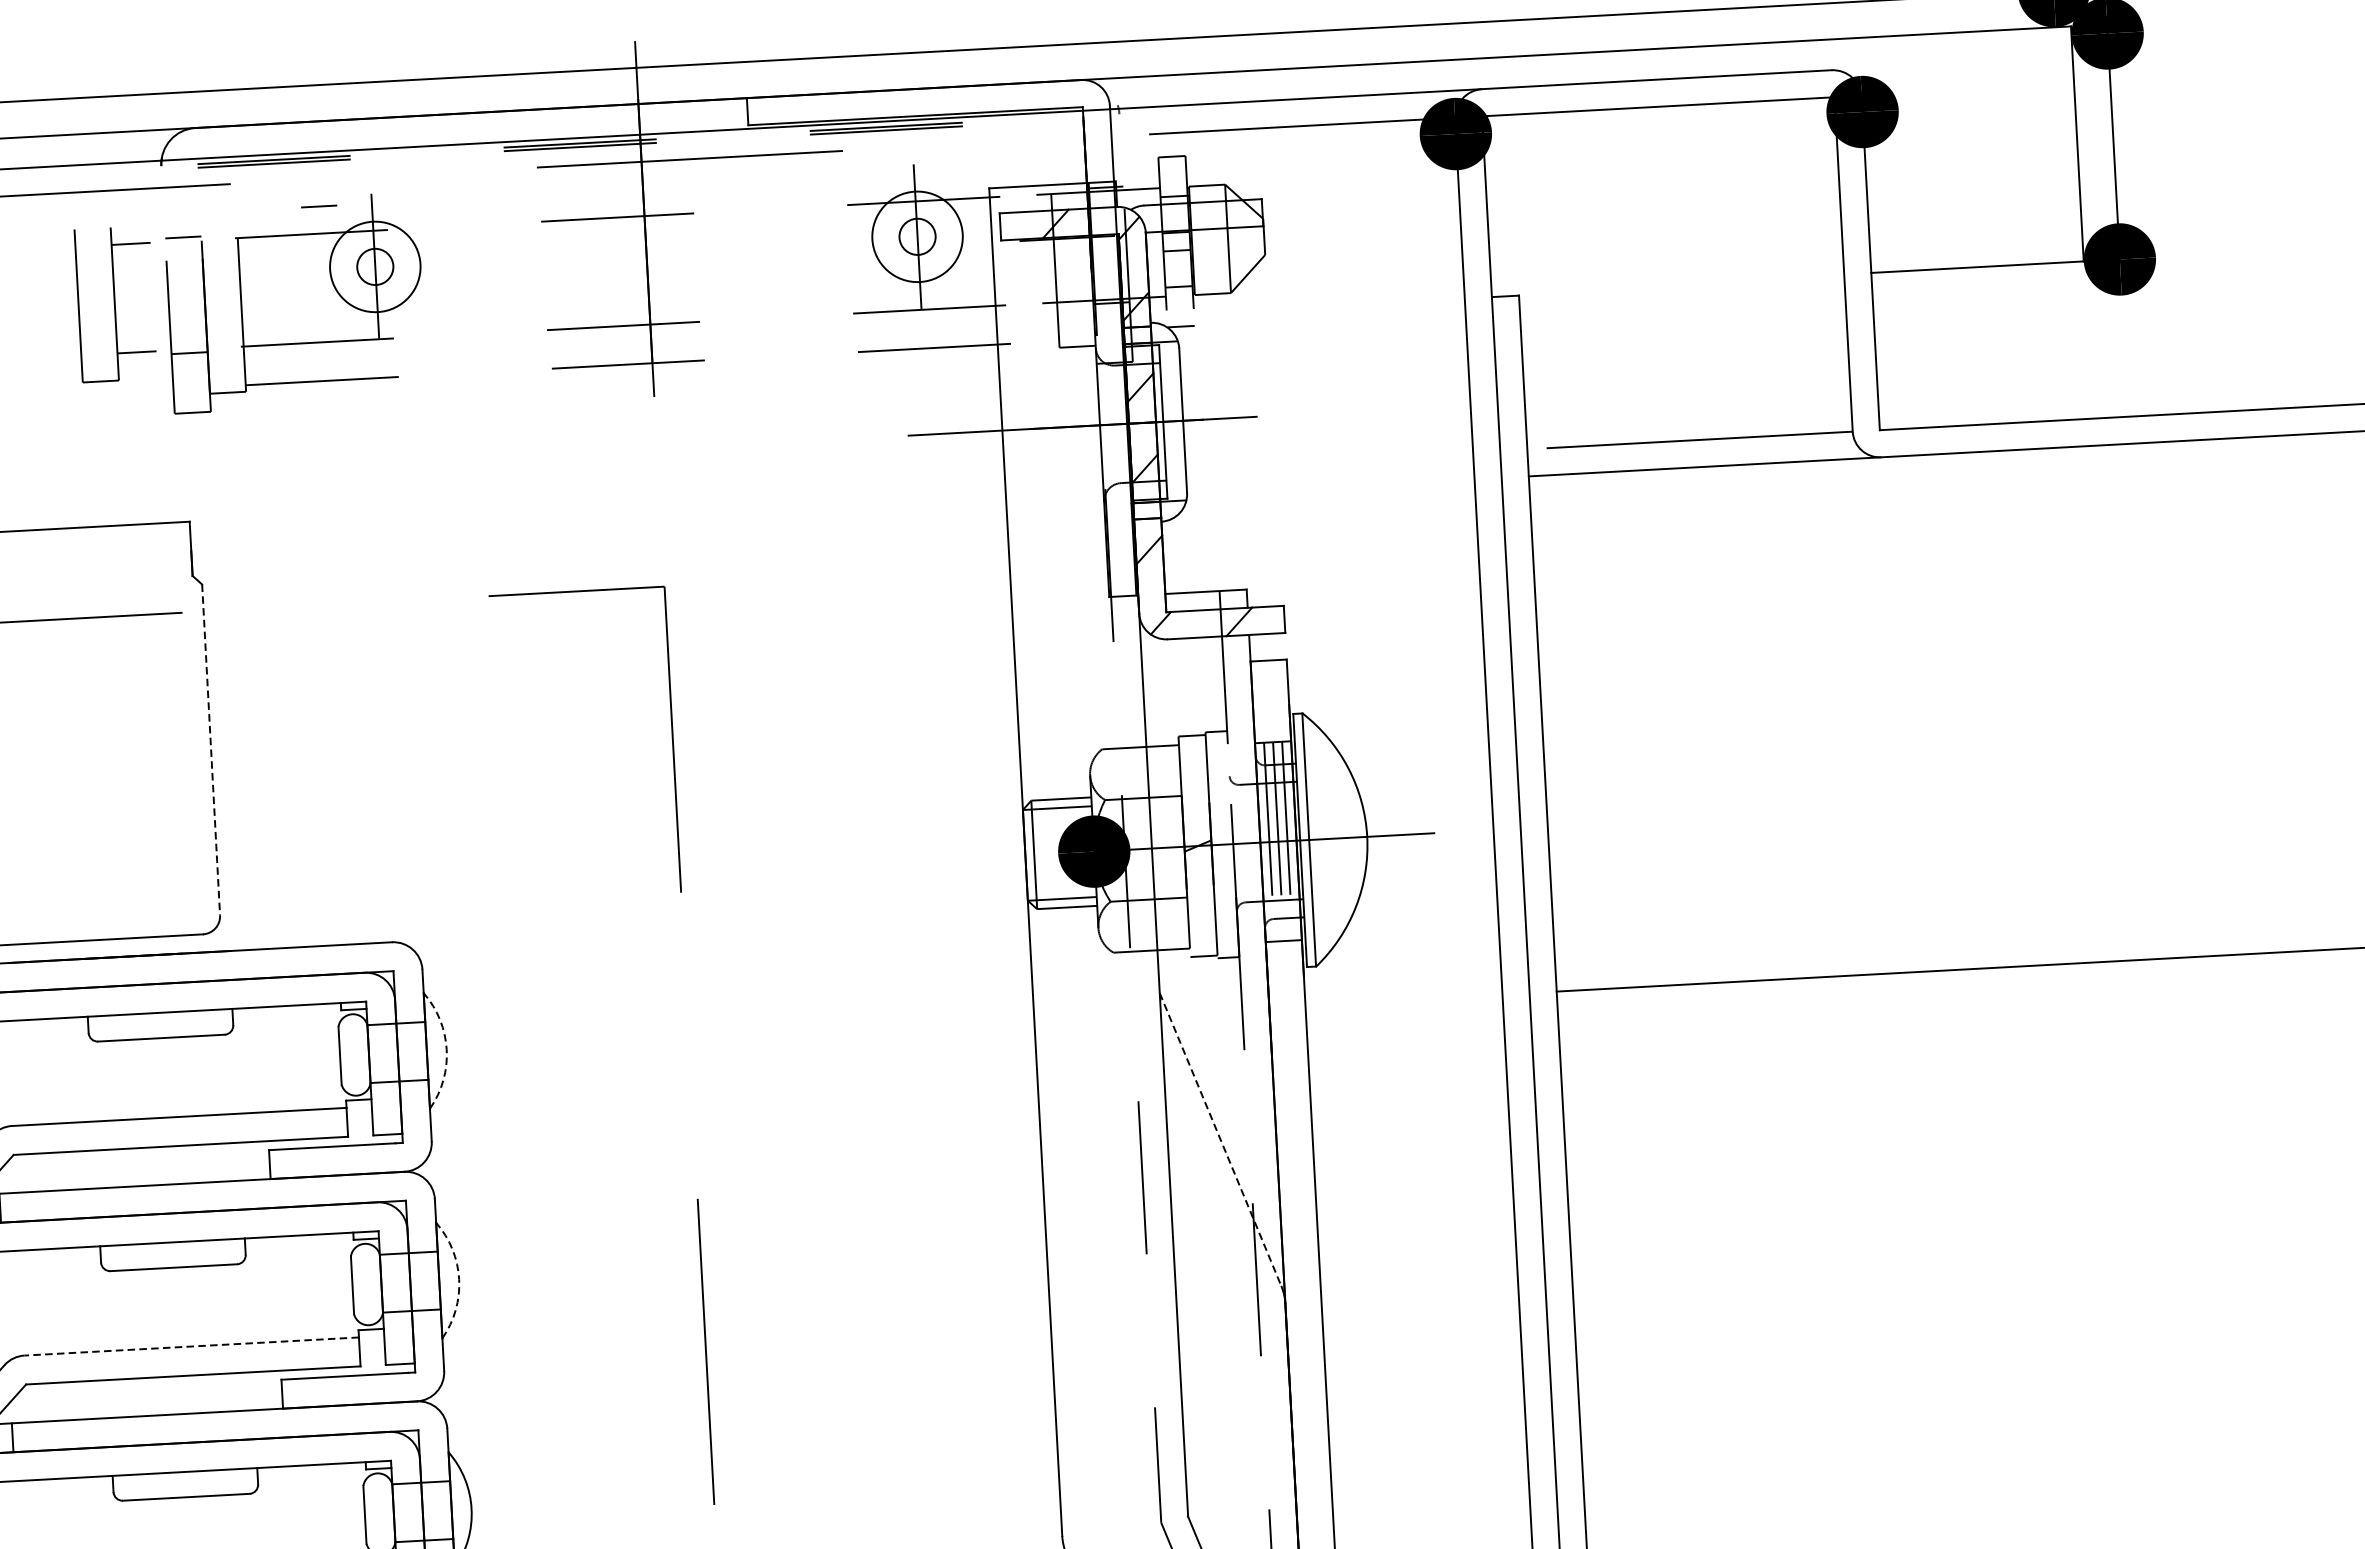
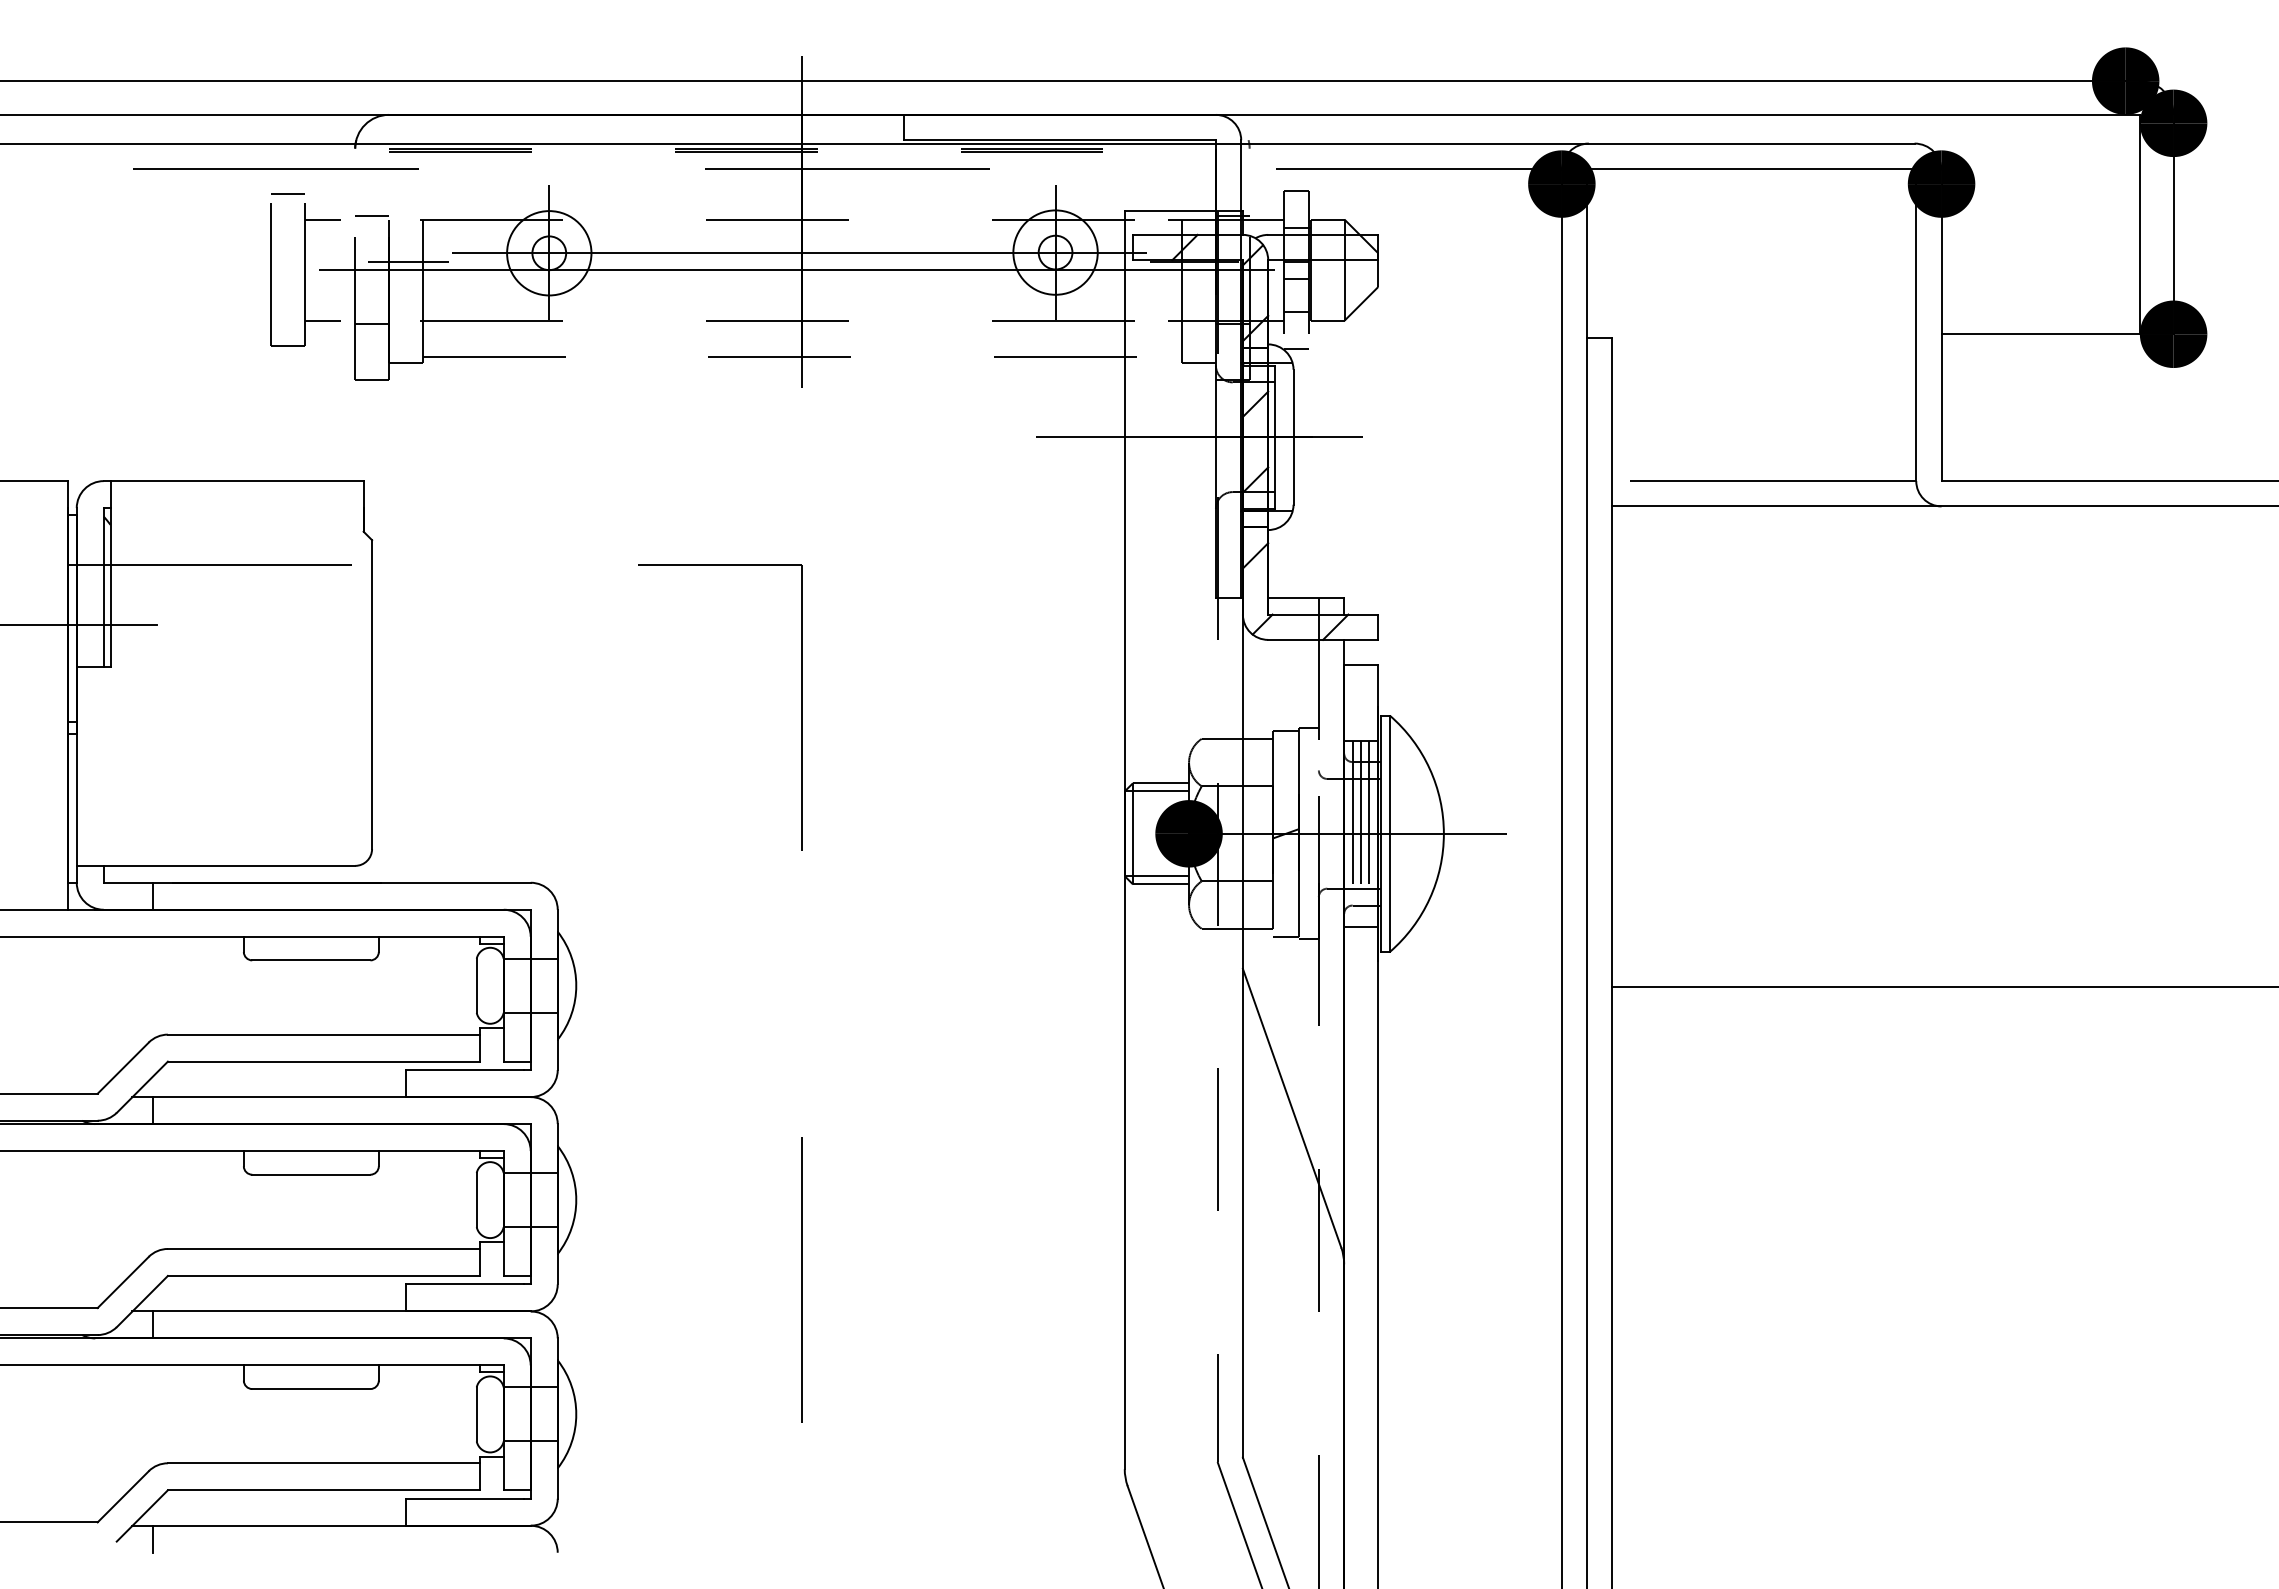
line: (318, 205) -> (287, 193), moved
line: (643, 252) -> (799, 253), added
line: (641, 271) -> (796, 270), added
line: (224, 283) -> (408, 261), added
line: (211, 750) -> (372, 695), dashed -> solid
arc: (446, 1049) -> (576, 985), dashed -> solid
line: (1221, 1139) -> (1292, 1108), dashed -> solid
arc: (459, 1279) -> (576, 1200), dashed -> solid
line: (191, 1346) -> (323, 1248), dashed -> solid

